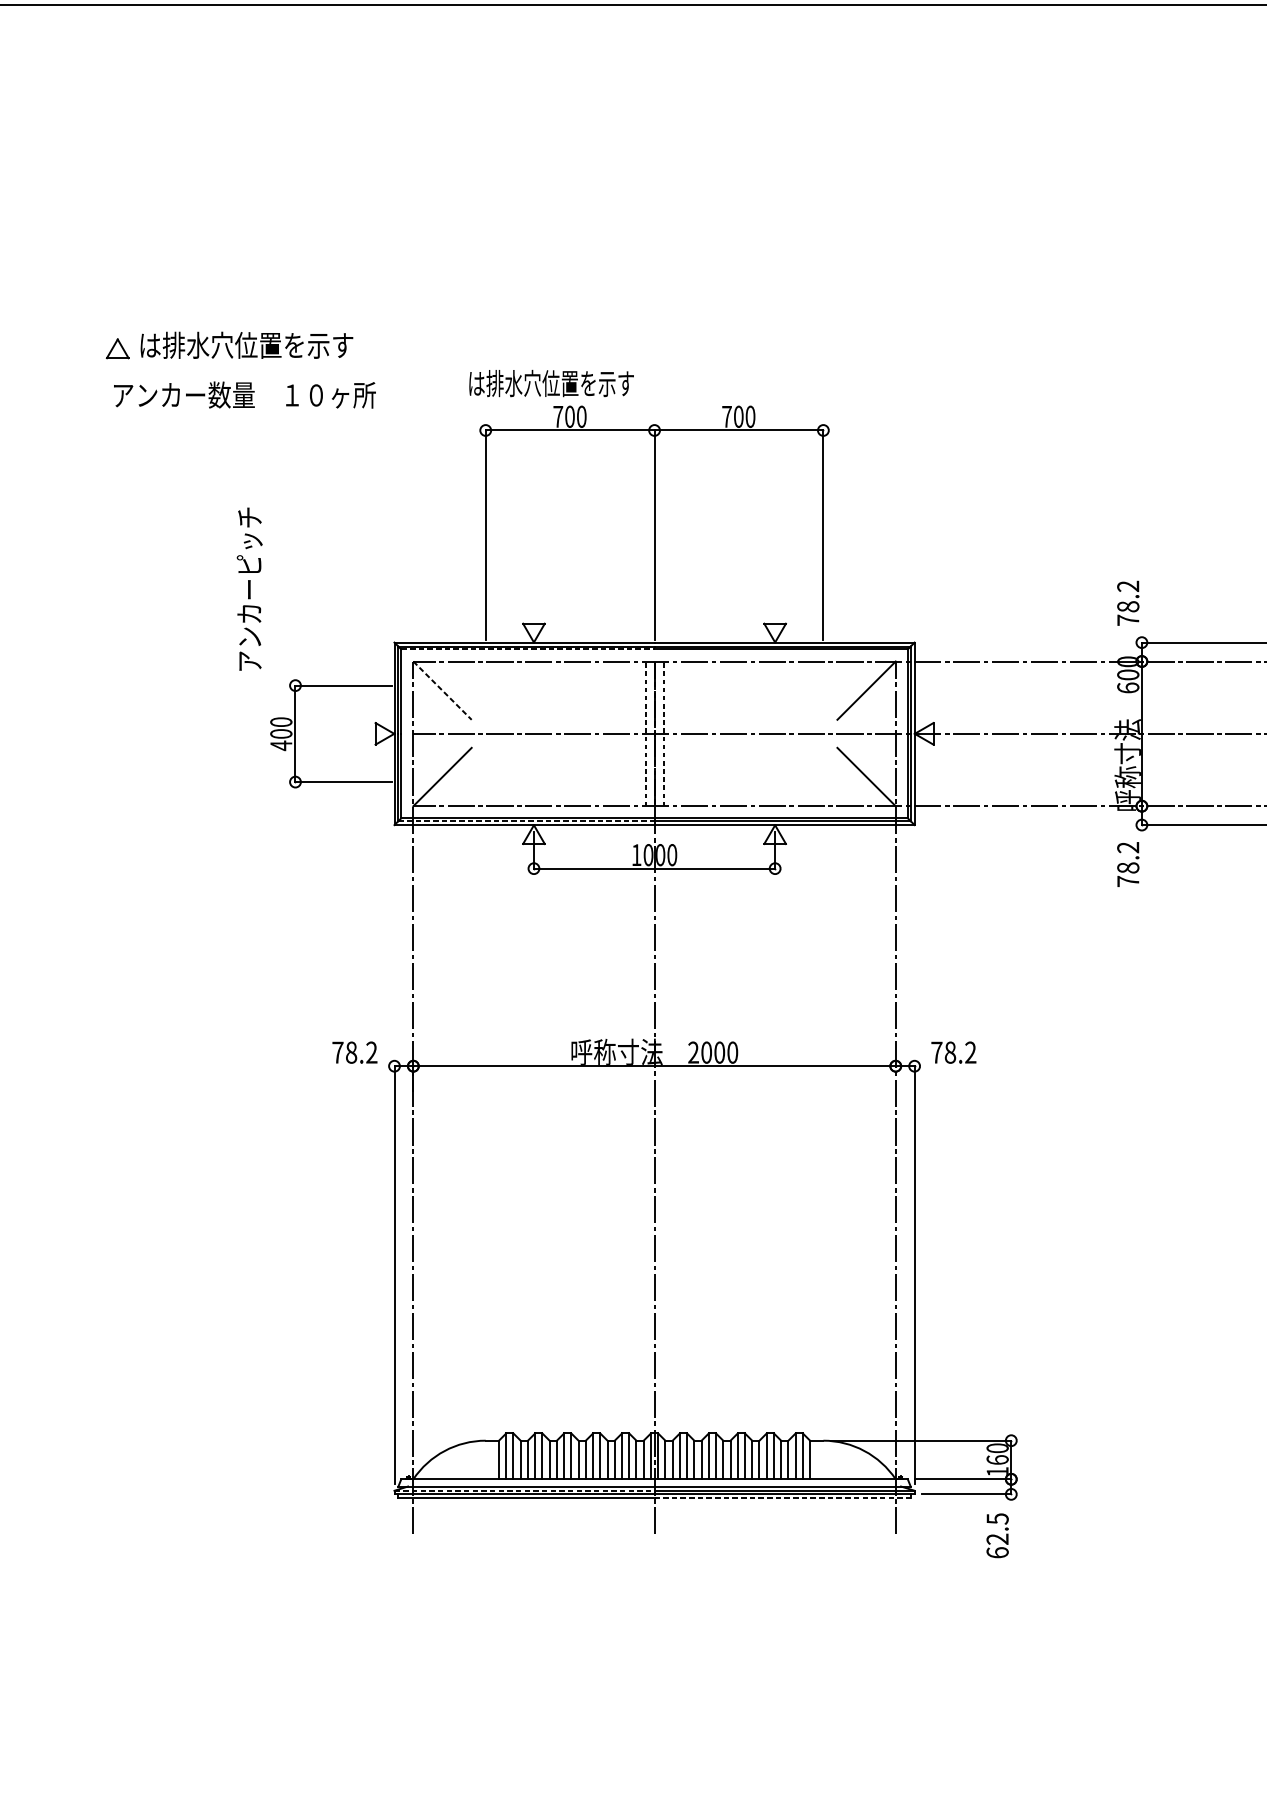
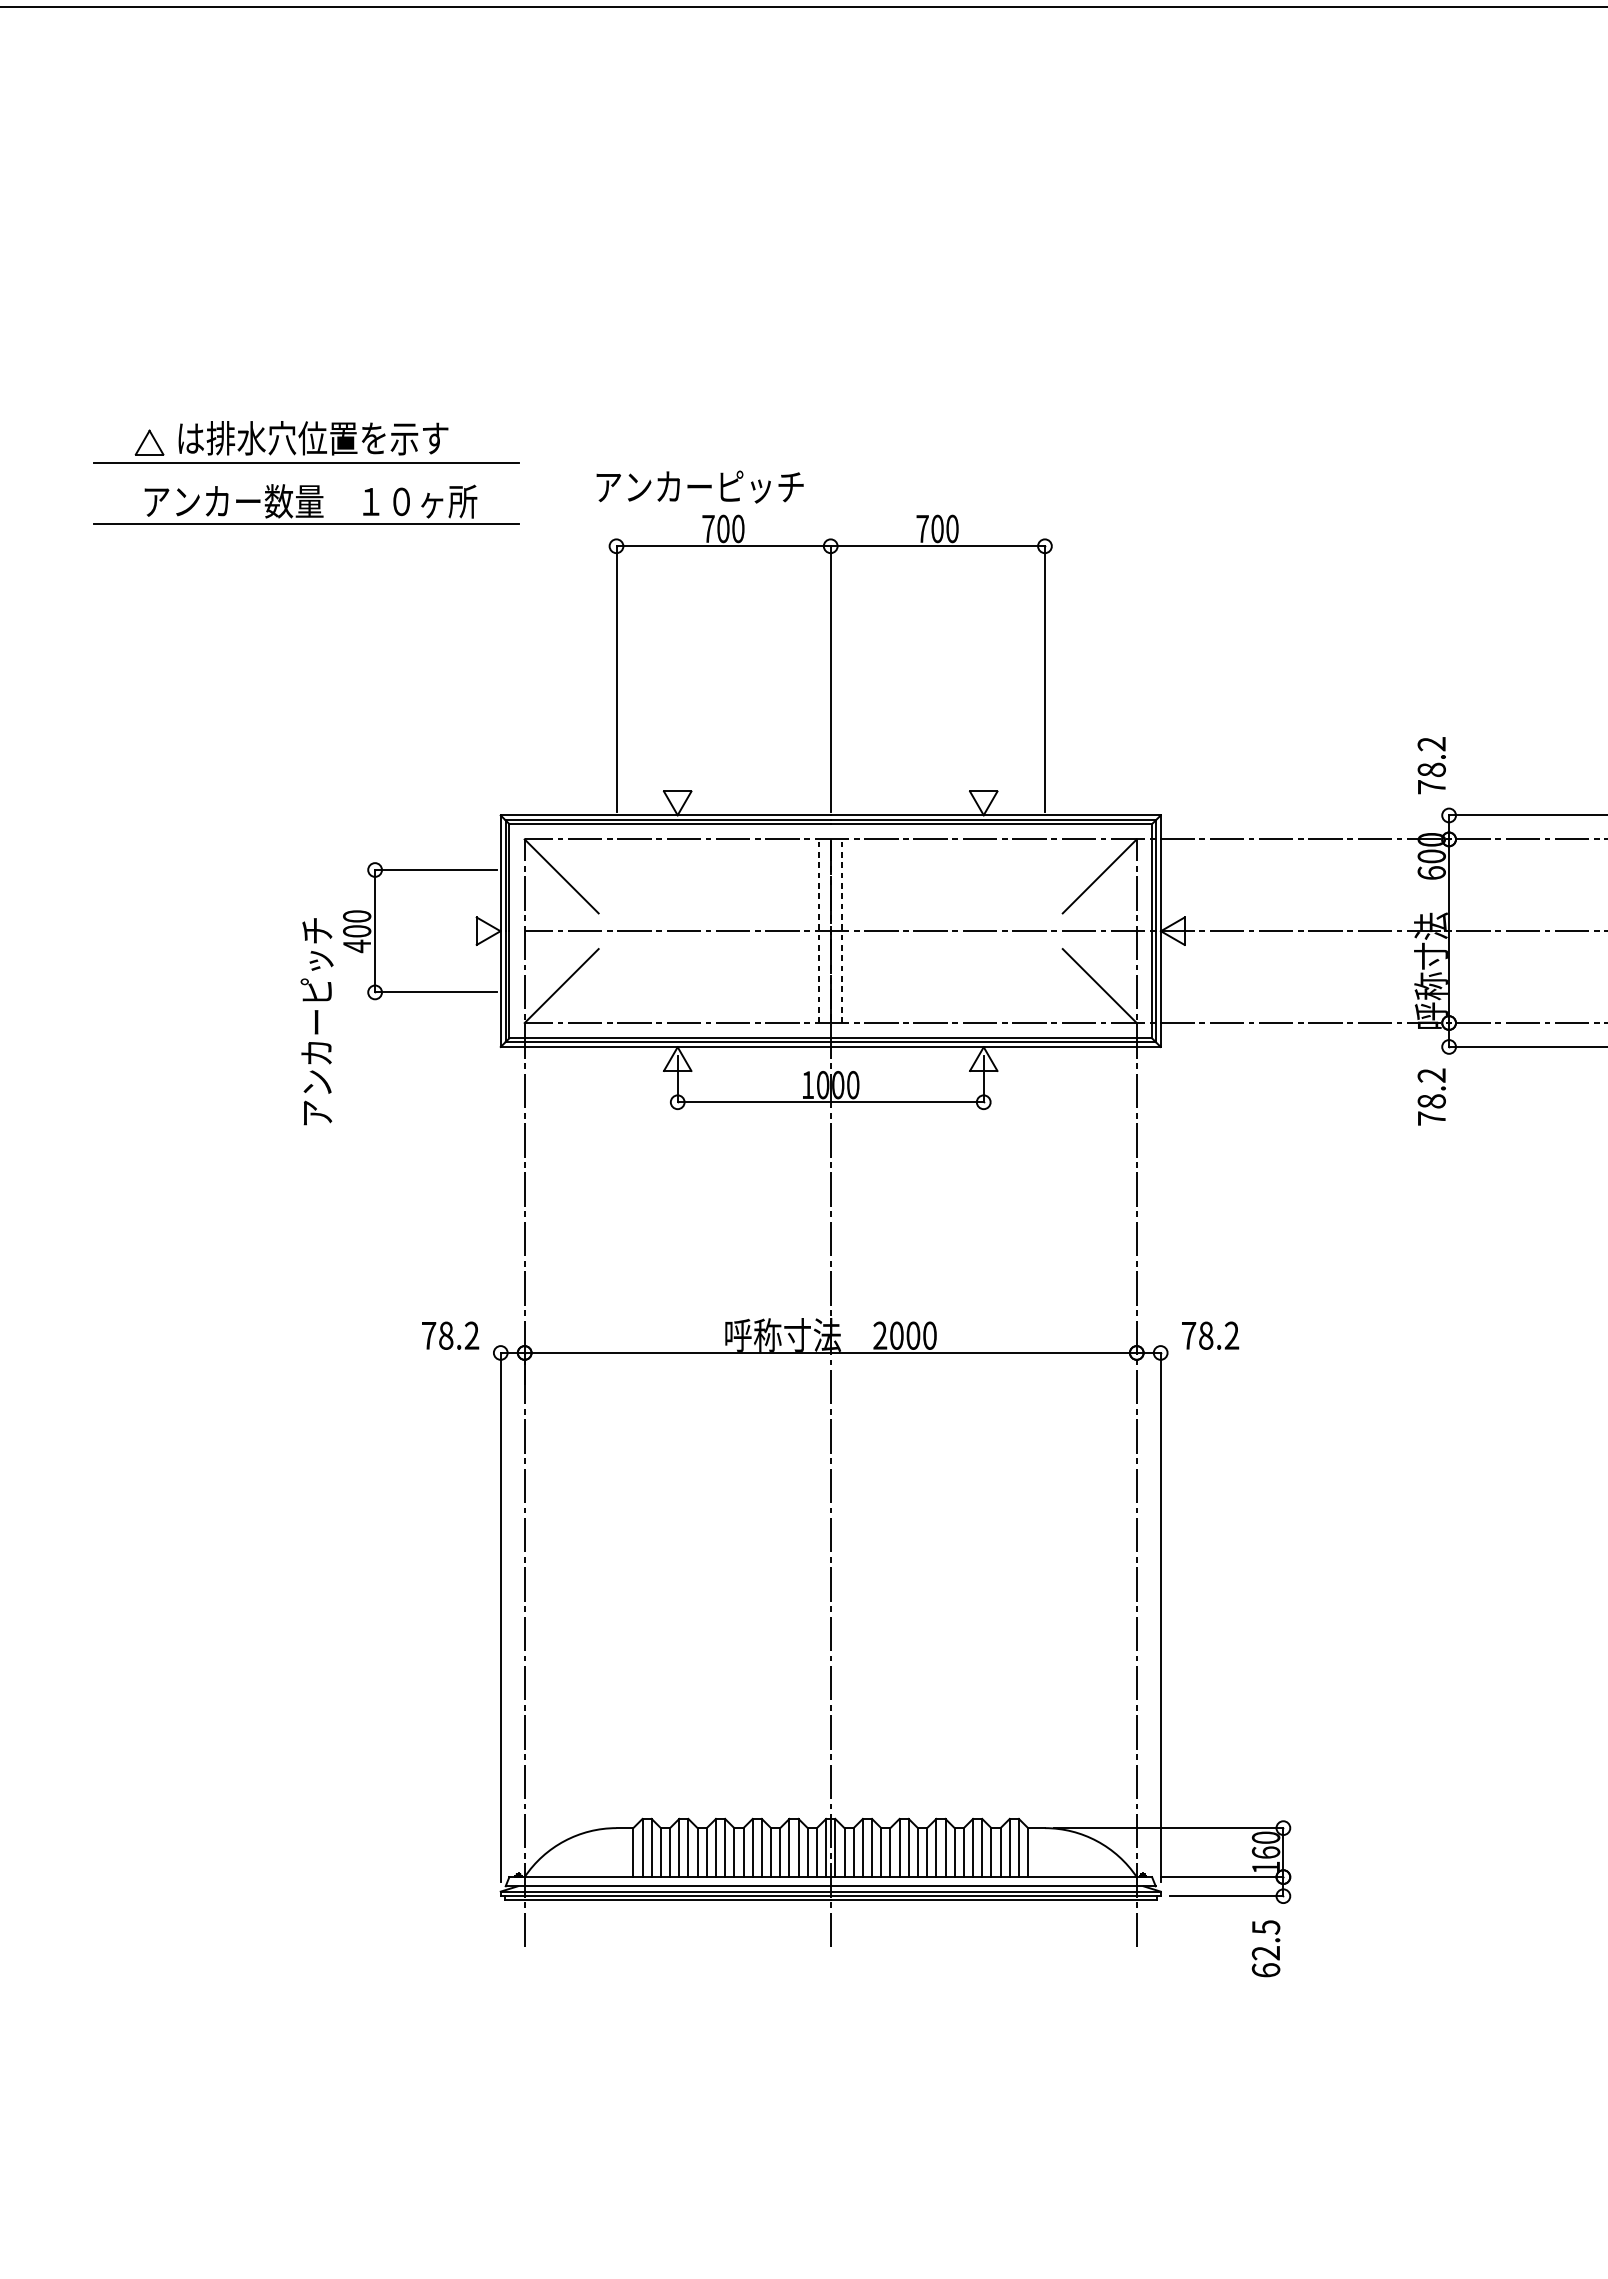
line: (241, 365) -> (306, 463), added
text: (551, 383) -> (699, 486), は排水穴位置を示す -> アンカーピッチ
line: (241, 413) -> (306, 524), added
text: (249, 589) -> (316, 1021), moved
line: (528, 649) -> (670, 824), dashed -> solid
line: (443, 690) -> (562, 876), dashed -> solid
line: (526, 821) -> (668, 1042), dashed -> solid
line: (524, 1490) -> (665, 1891), dashed -> solid
line: (782, 1497) -> (993, 1900), dashed -> solid

